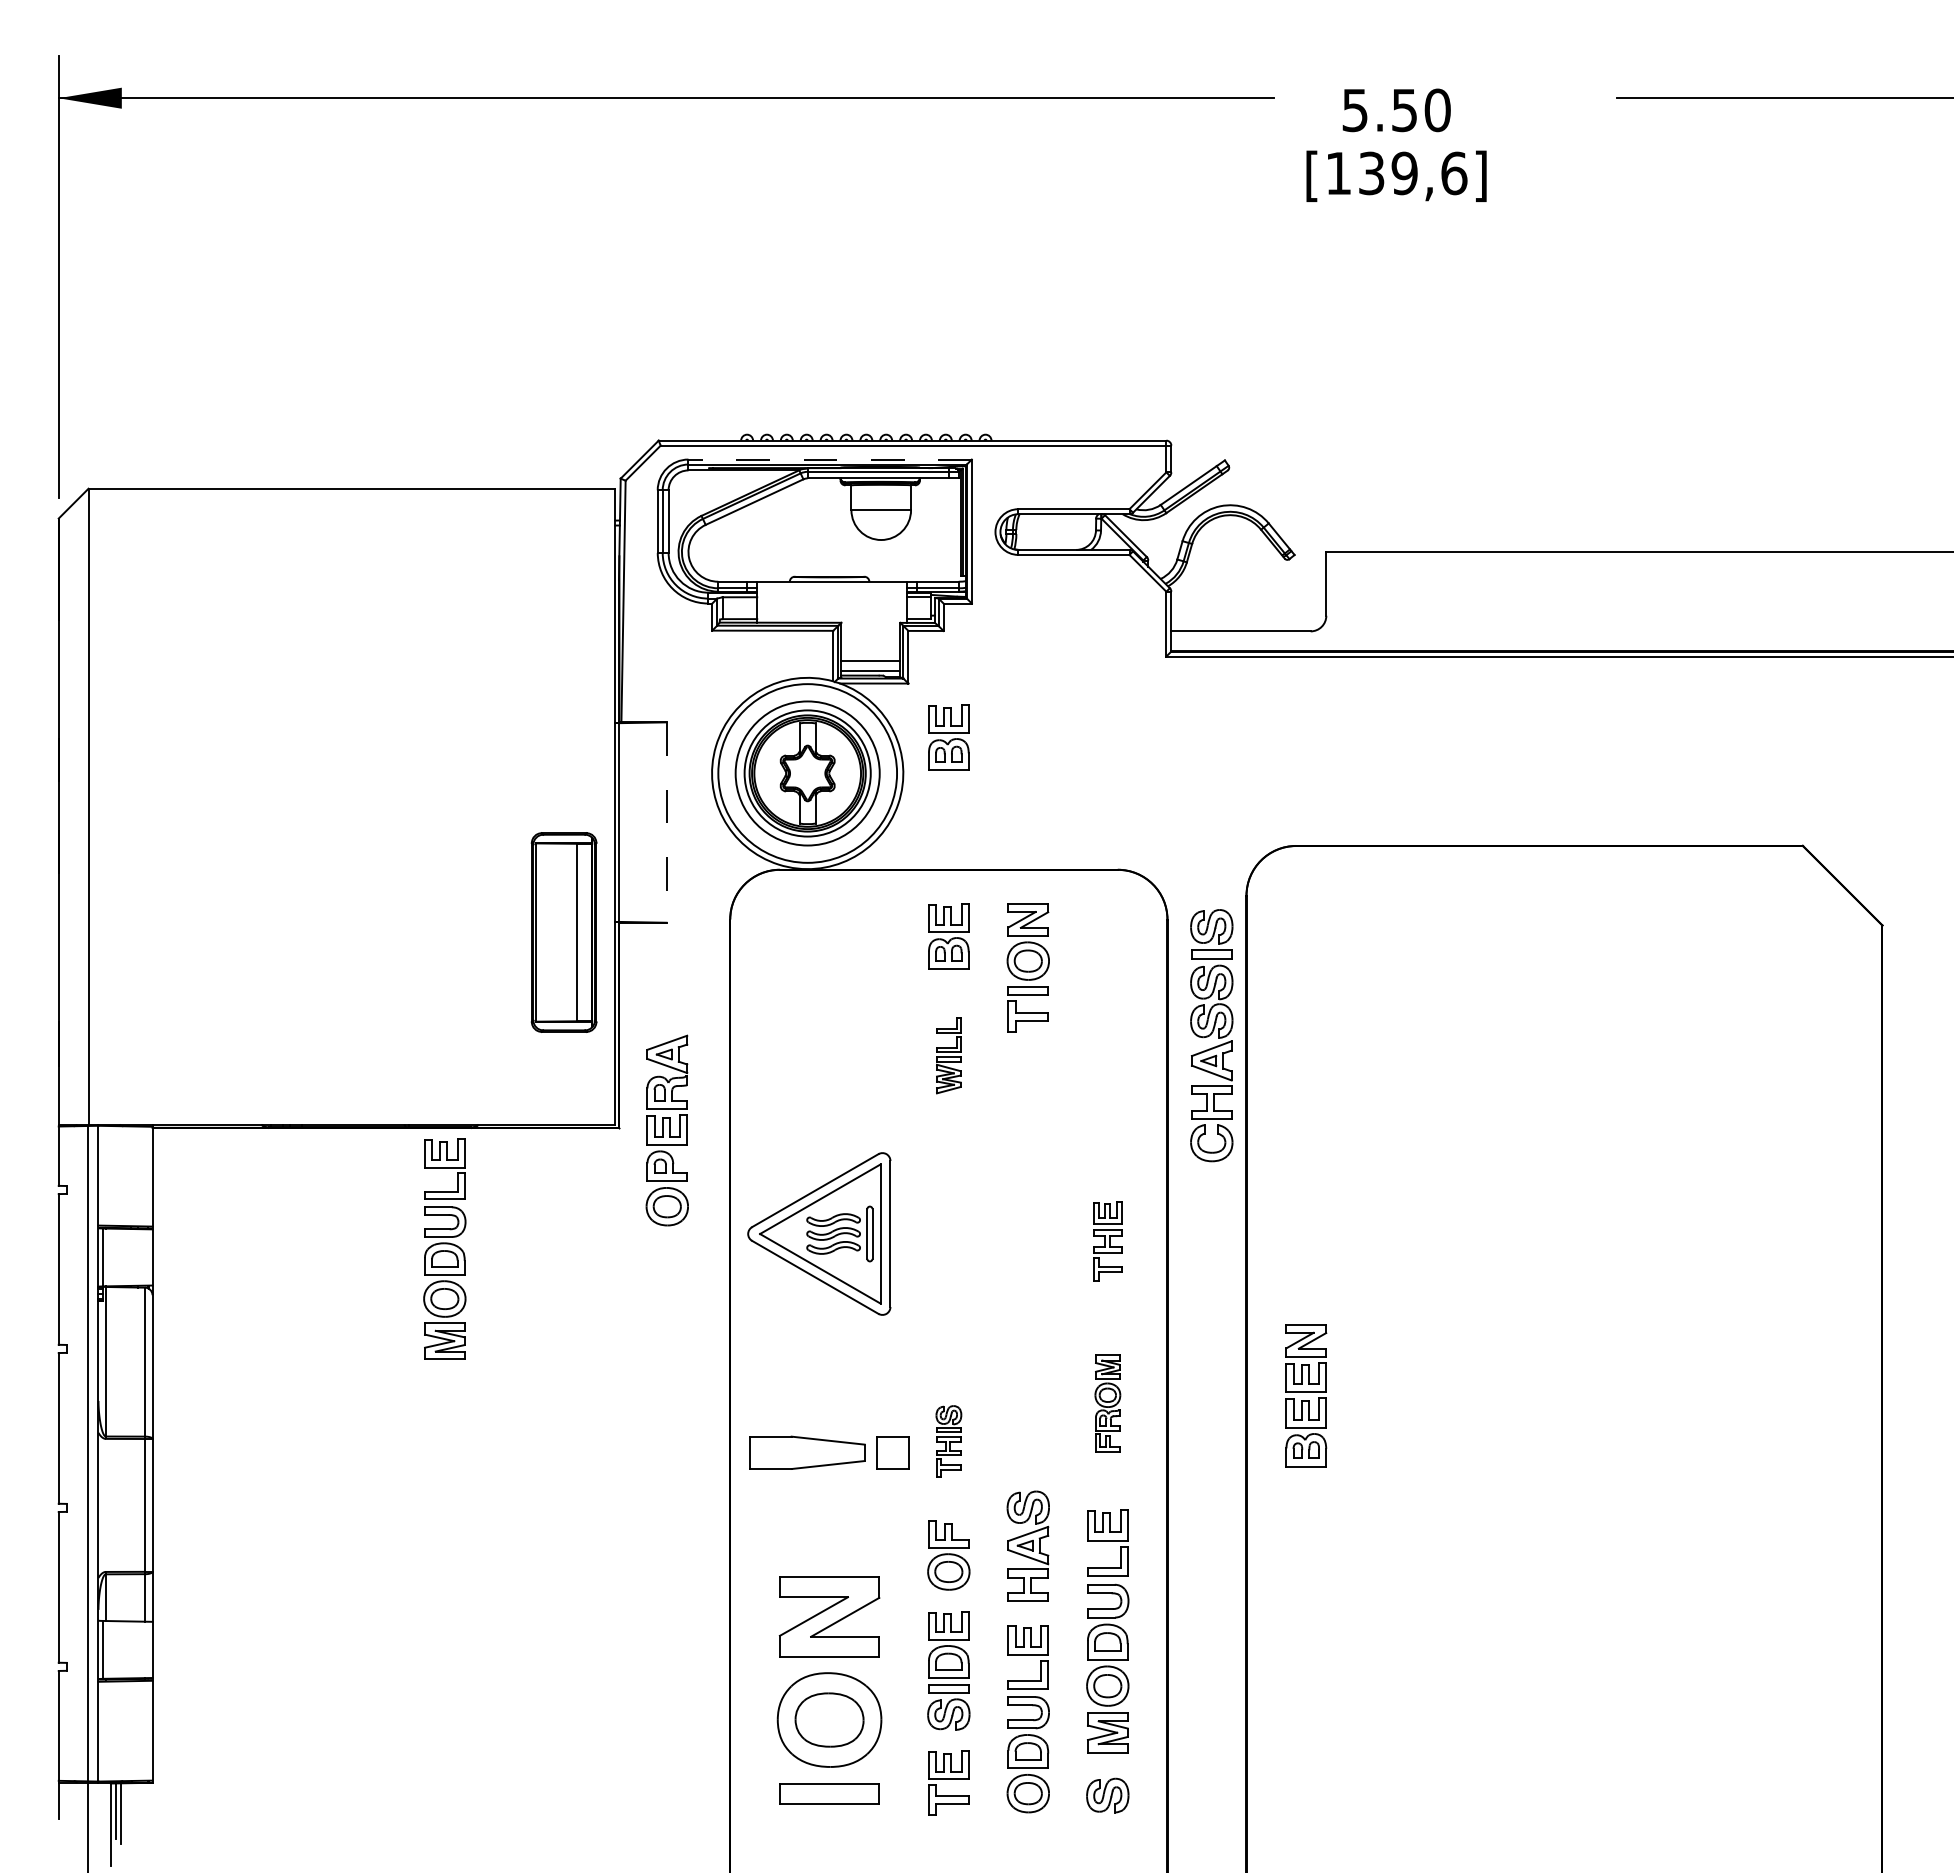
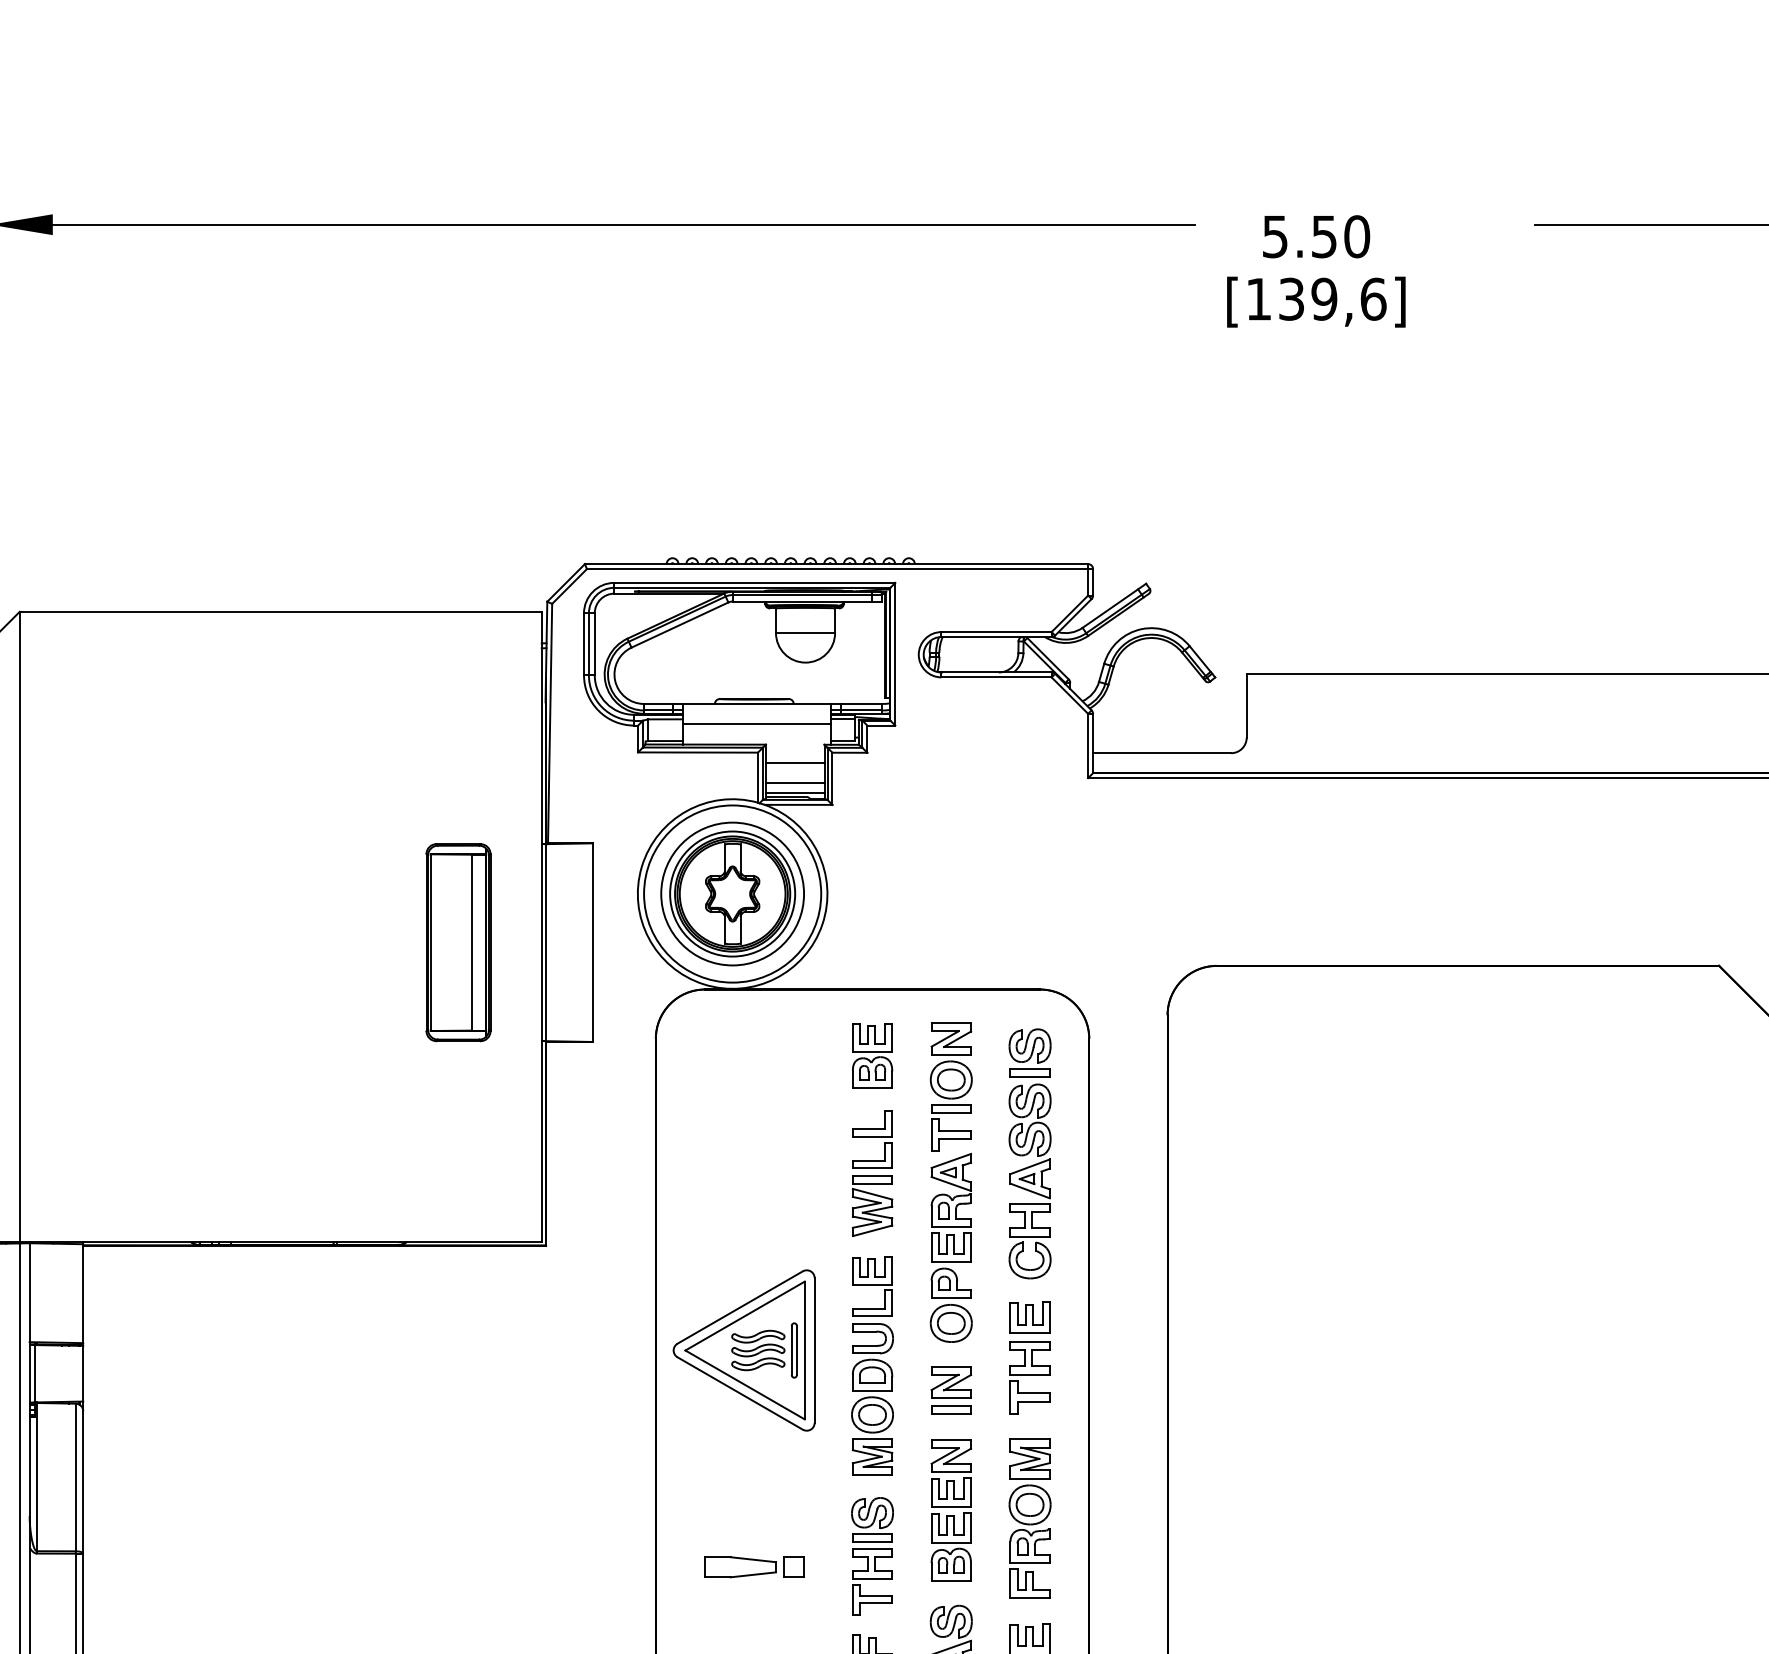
line: (830, 459) -> (755, 582), dashed -> solid
line: (832, 601) -> (757, 723), added
line: (870, 641) -> (794, 763), added
part: (948, 737) -> (872, 858), removed
line: (666, 823) -> (592, 943), dashed -> solid
part: (563, 932) -> (457, 942), moved
part: (1211, 1035) -> (1029, 1153), moved
part: (948, 1055) -> (872, 1173), size x1.67
part: (666, 1130) -> (950, 1247), moved
part: (1107, 1241) -> (1029, 1357), size x1.43
part: (444, 1248) -> (872, 1364), moved
part: (1028, 1273) -> (951, 1389), added
part: (1306, 1395) -> (951, 1510), moved
part: (1107, 1403) -> (1029, 1518), size x1.67
part: (948, 1440) -> (872, 1555), size x1.67
part: (829, 1452) -> (754, 1567), size x0.62

